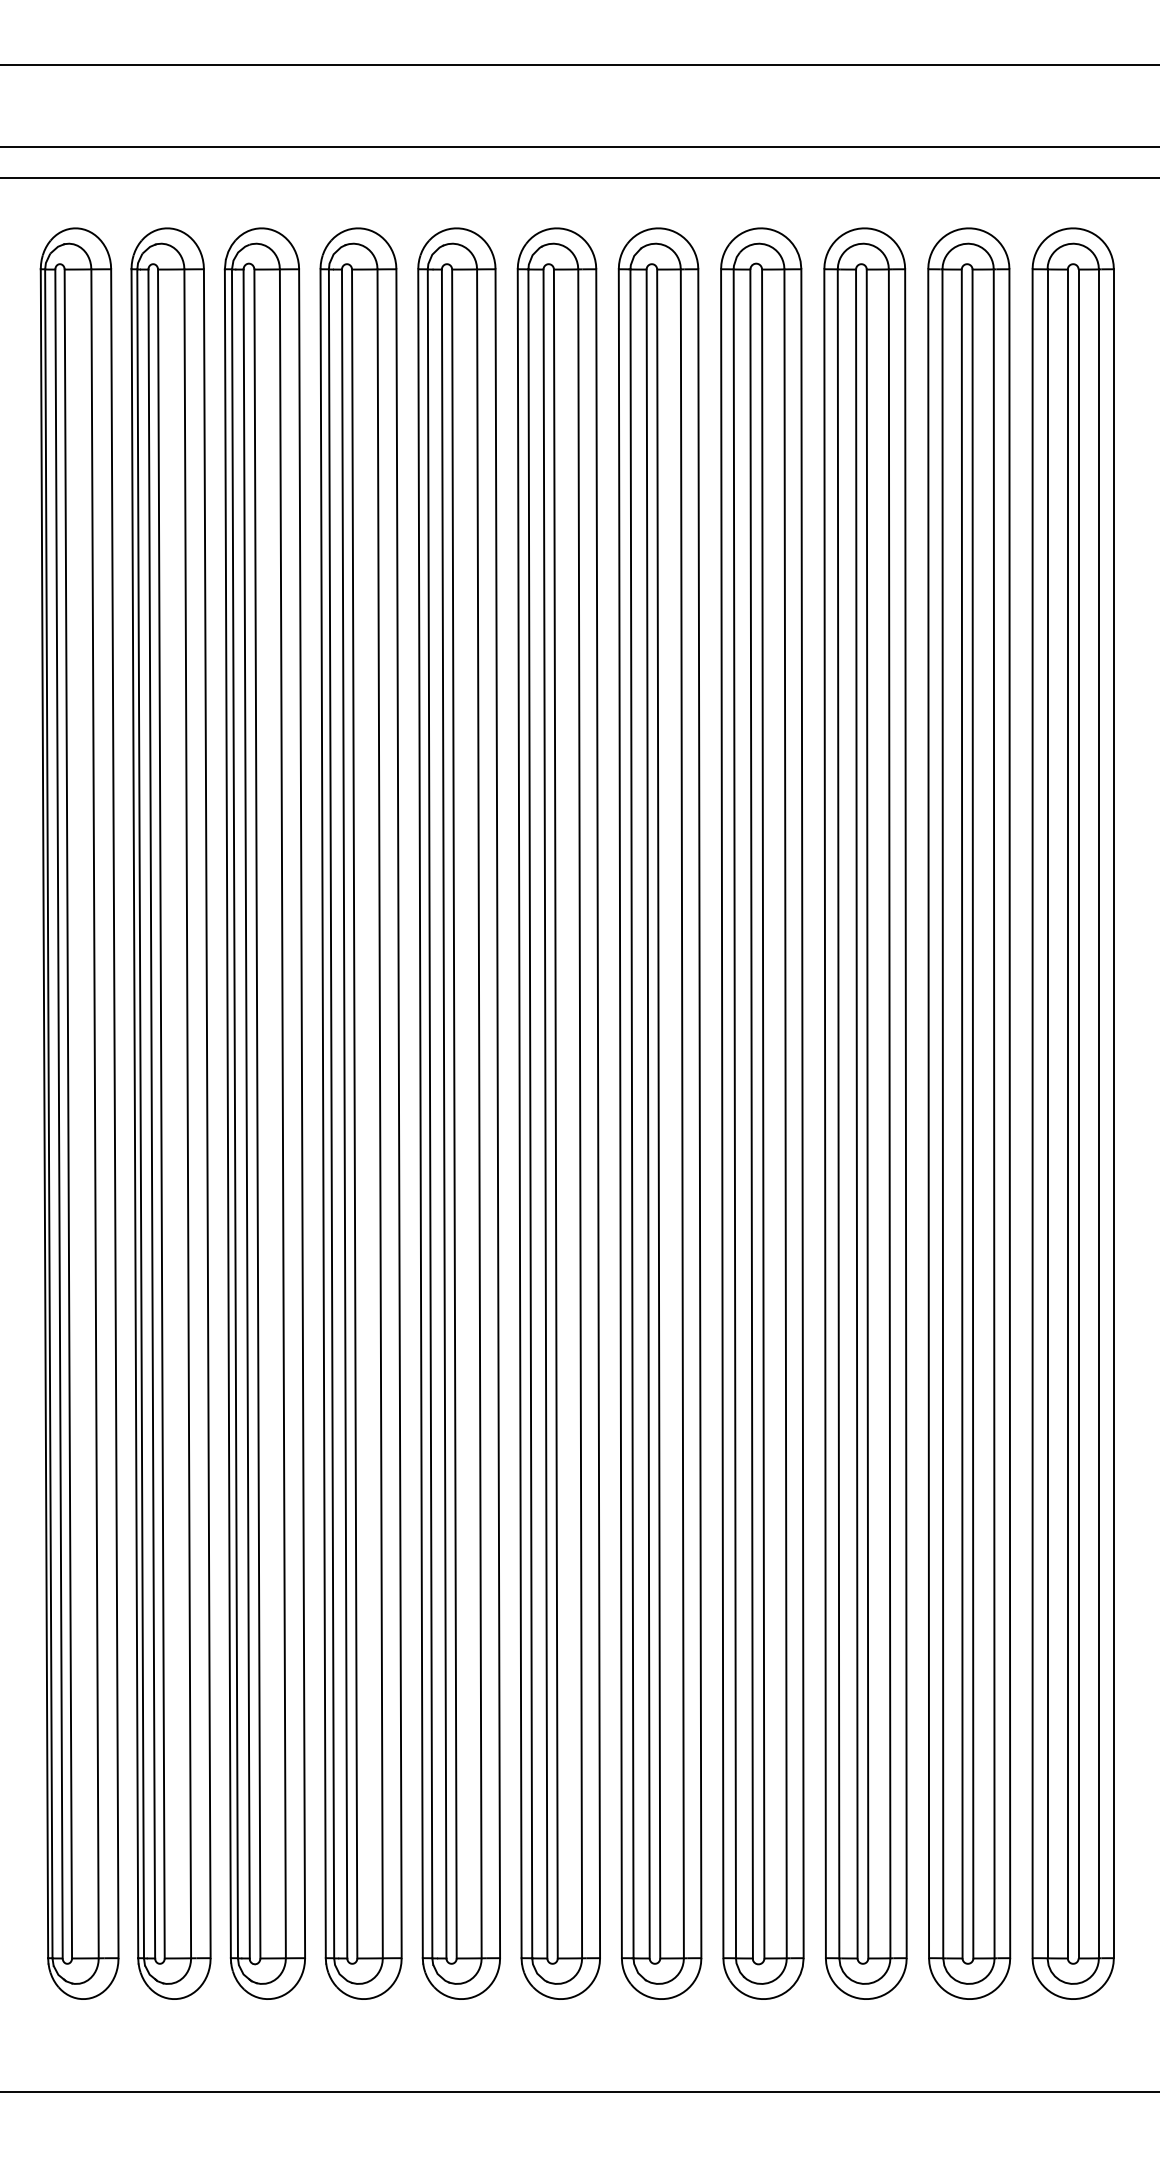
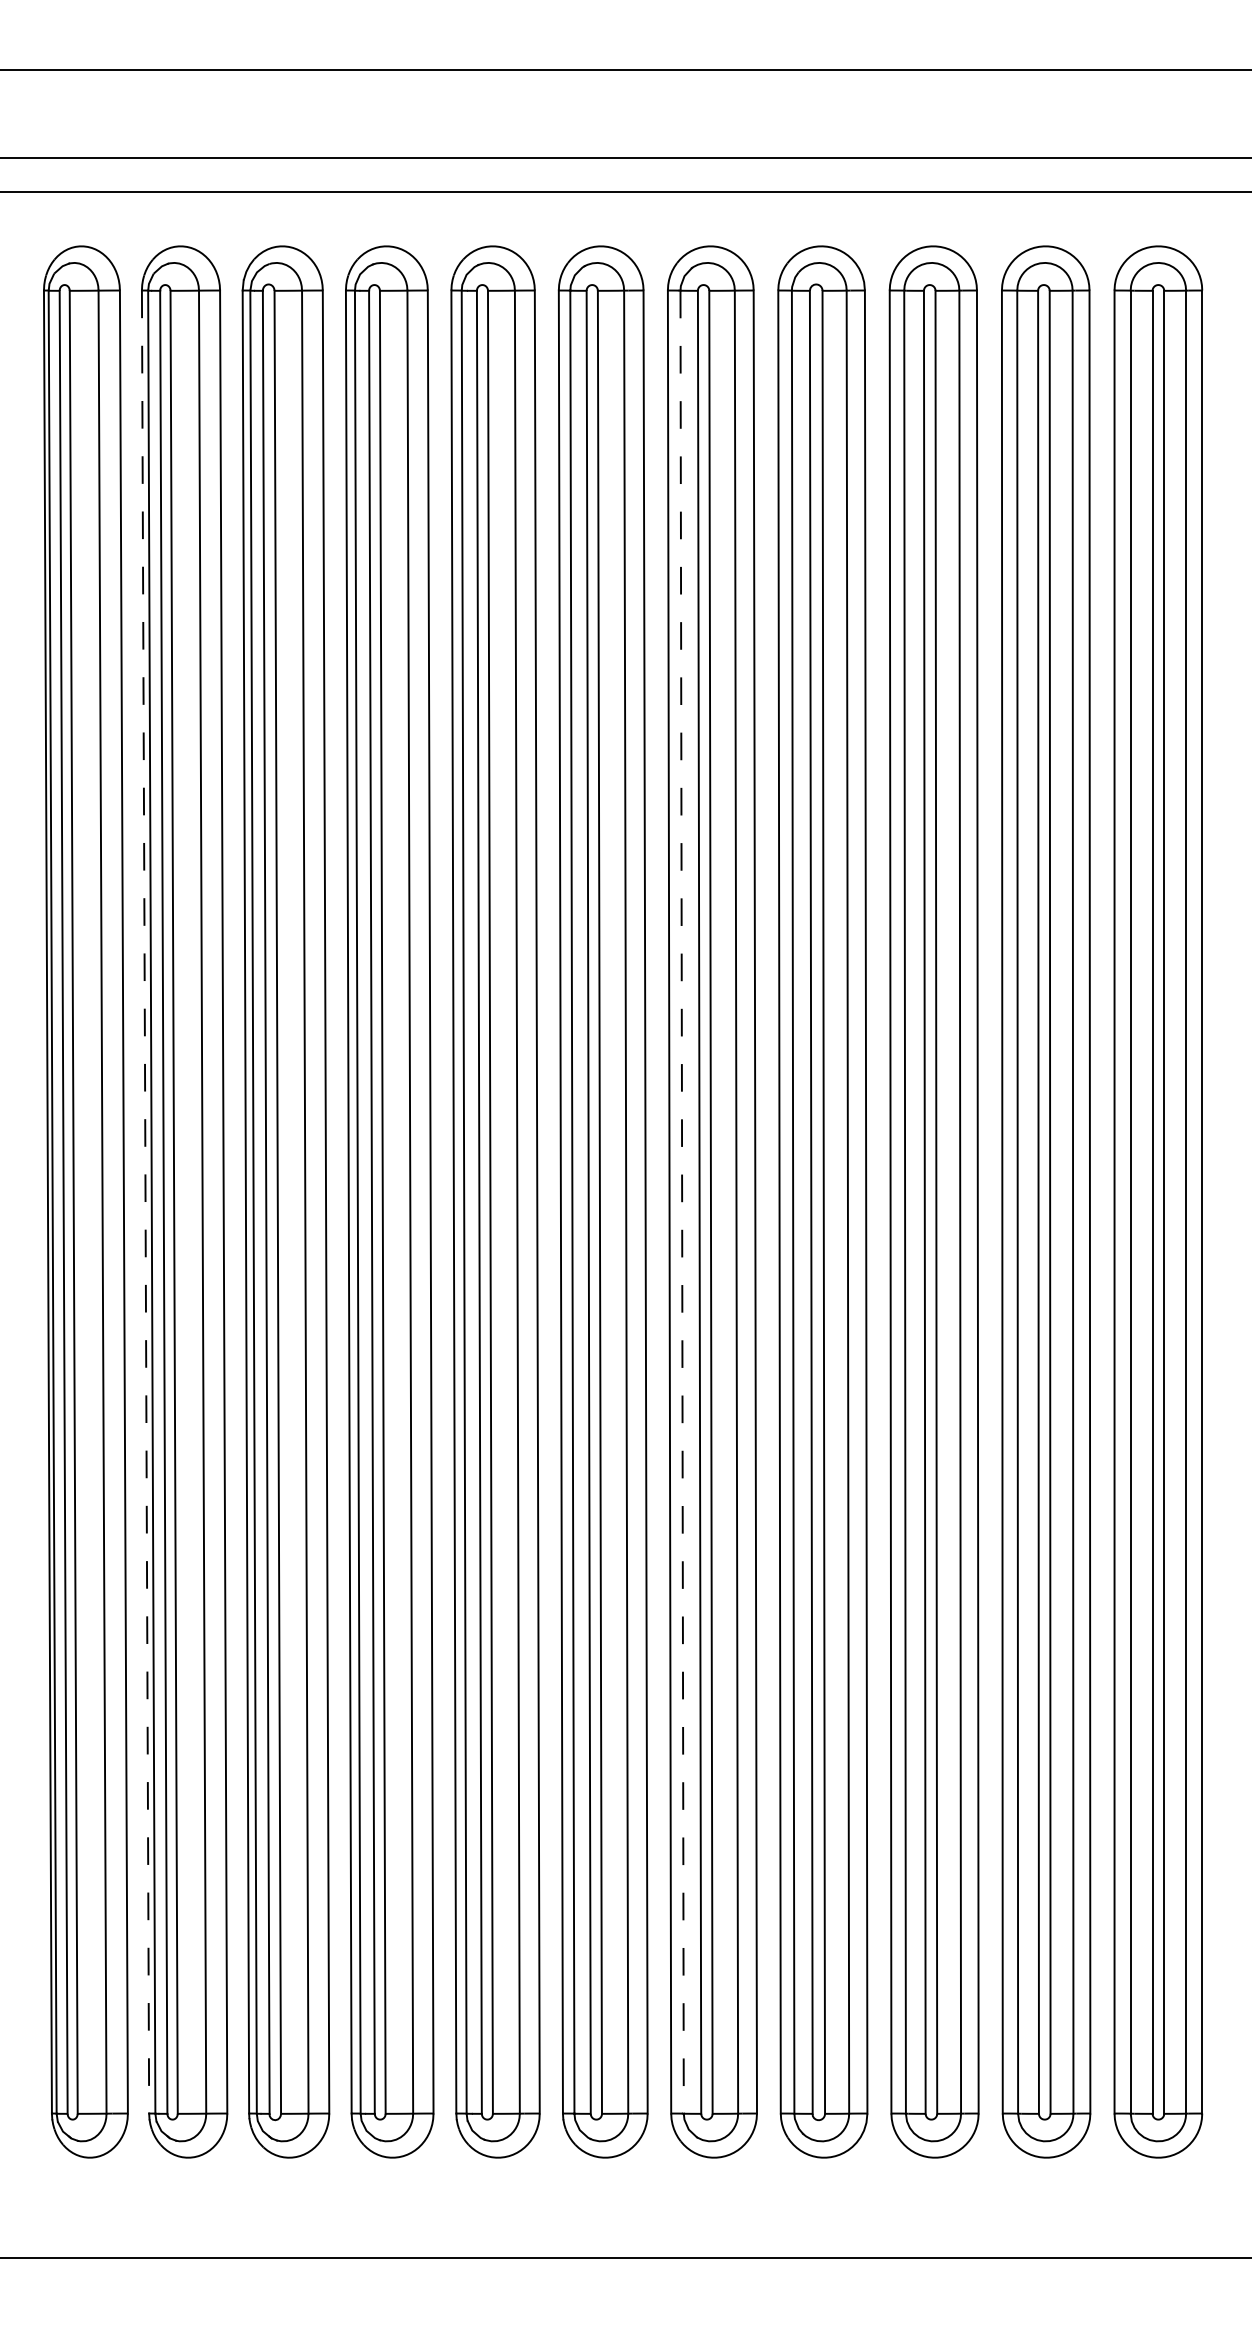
line: (134, 1114) -> (145, 1202), solid -> dashed
line: (632, 1114) -> (682, 1202), solid -> dashed

